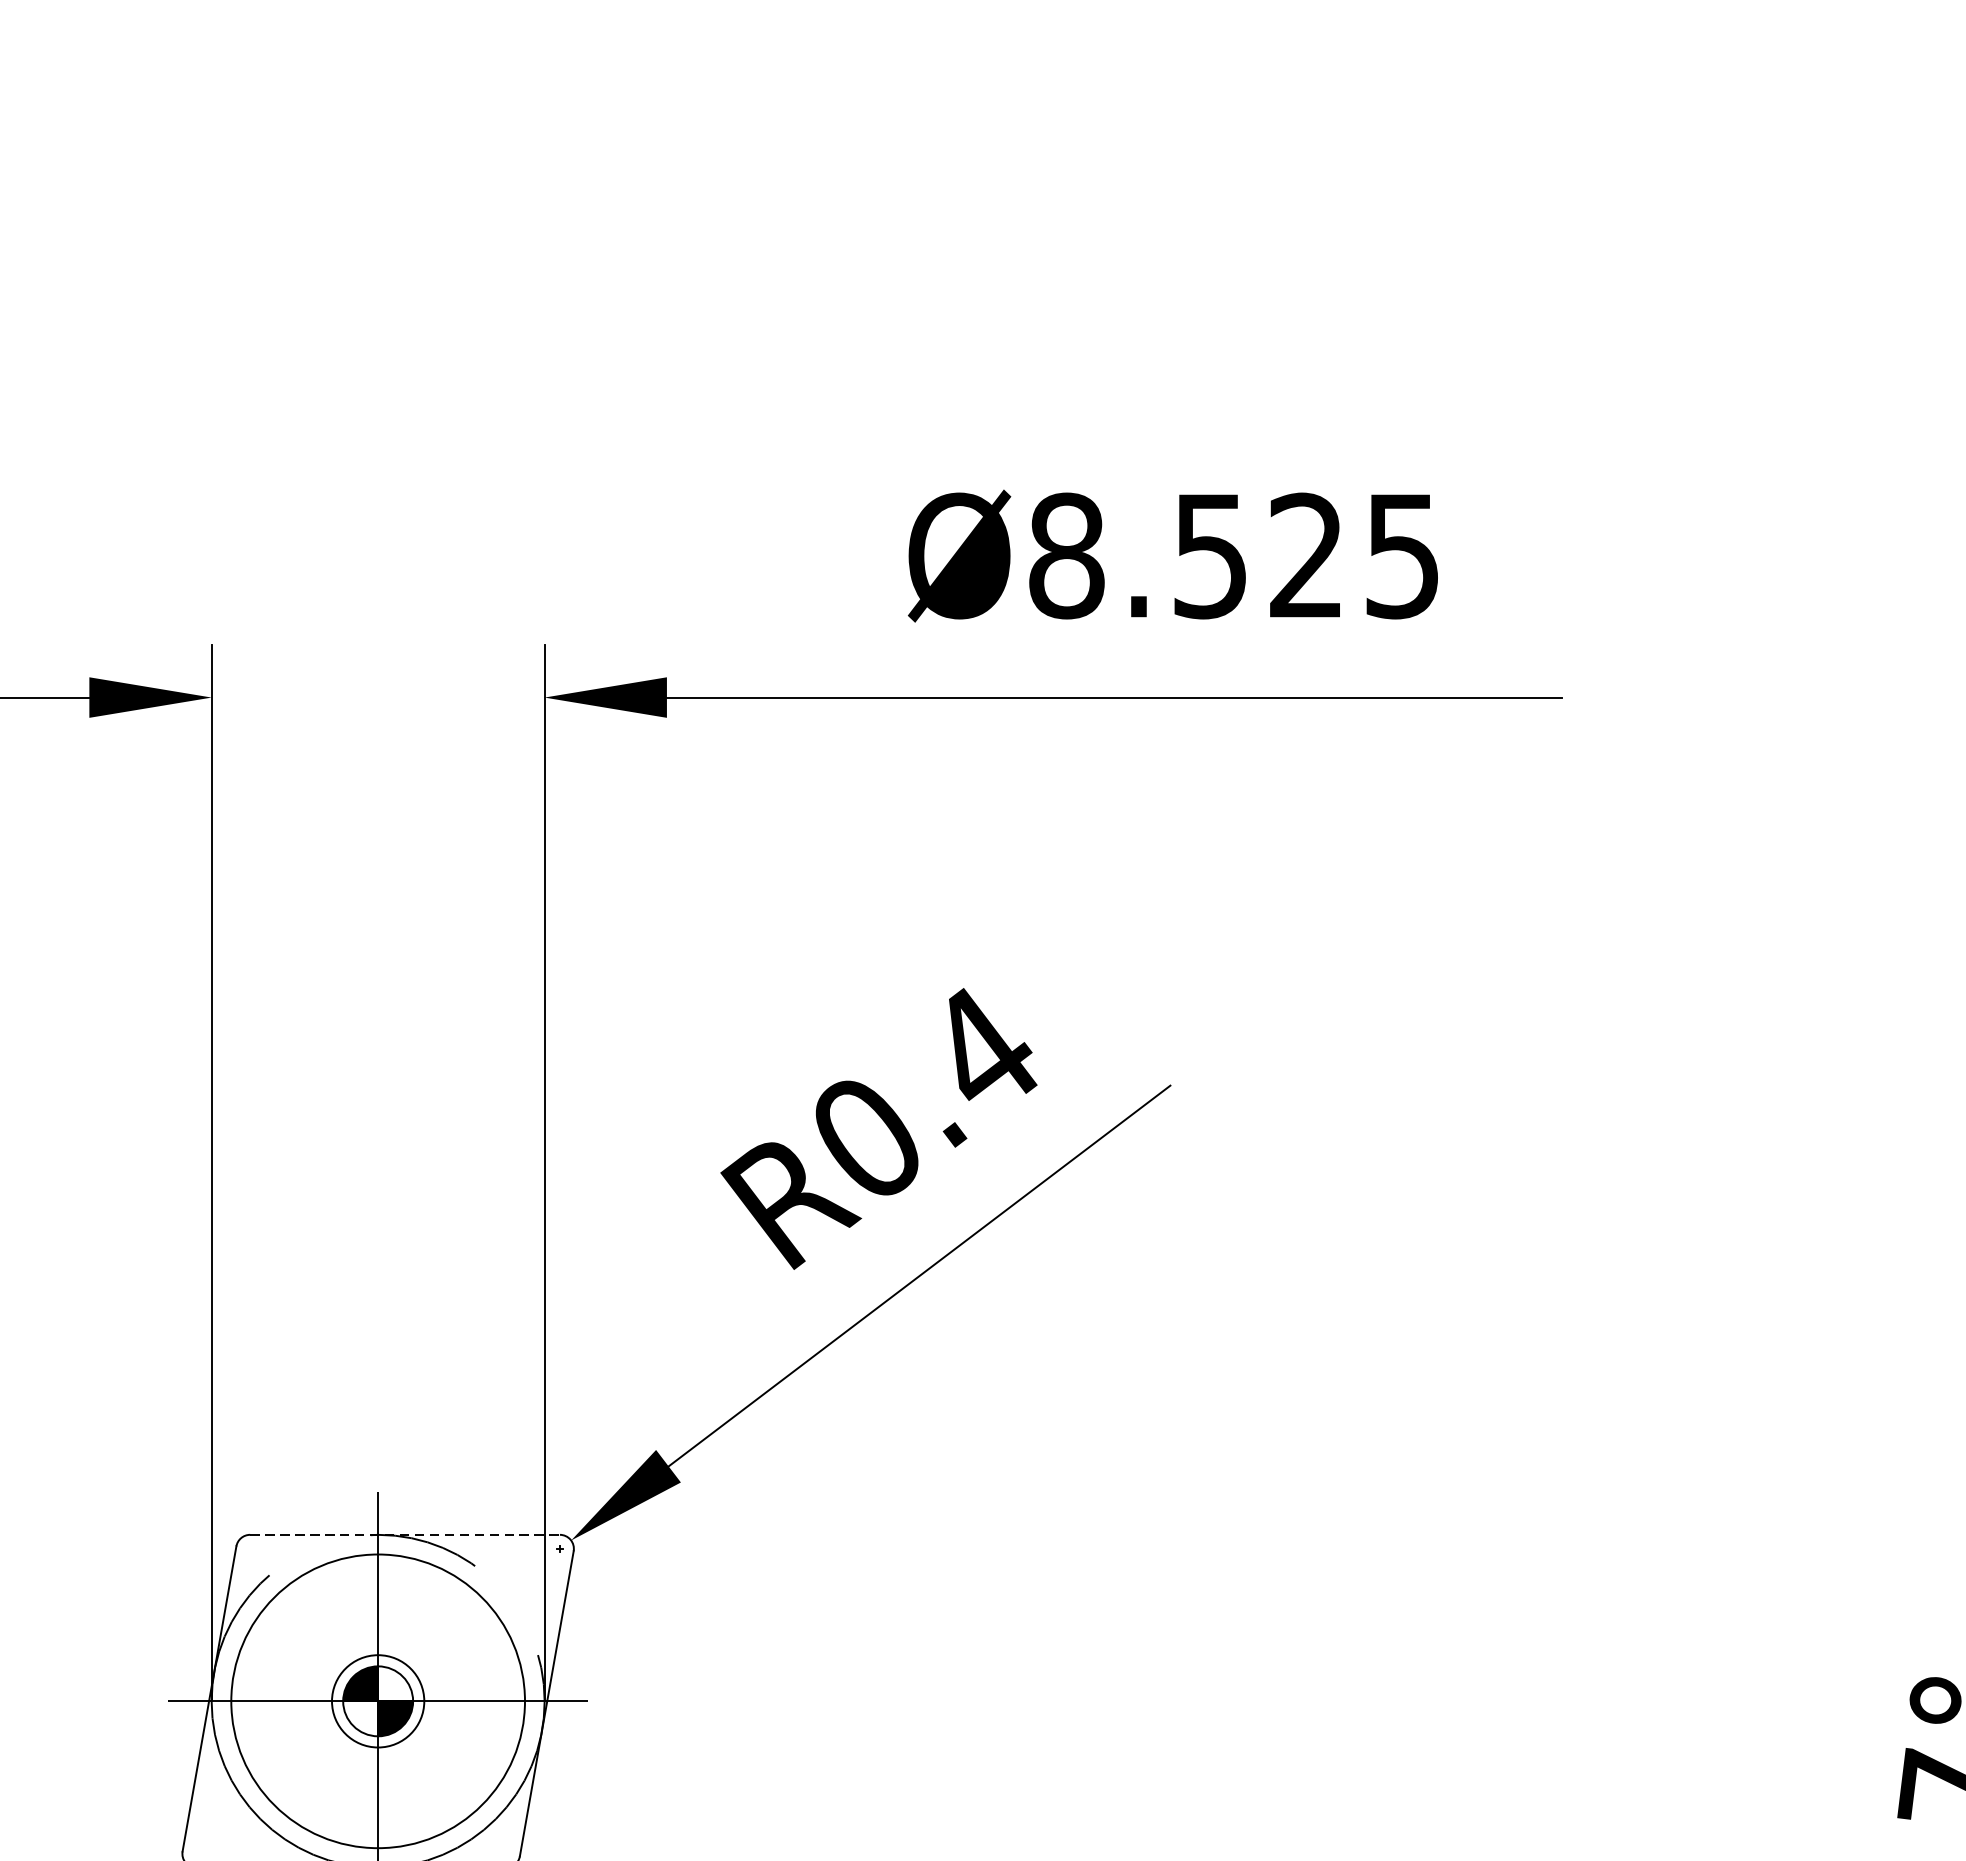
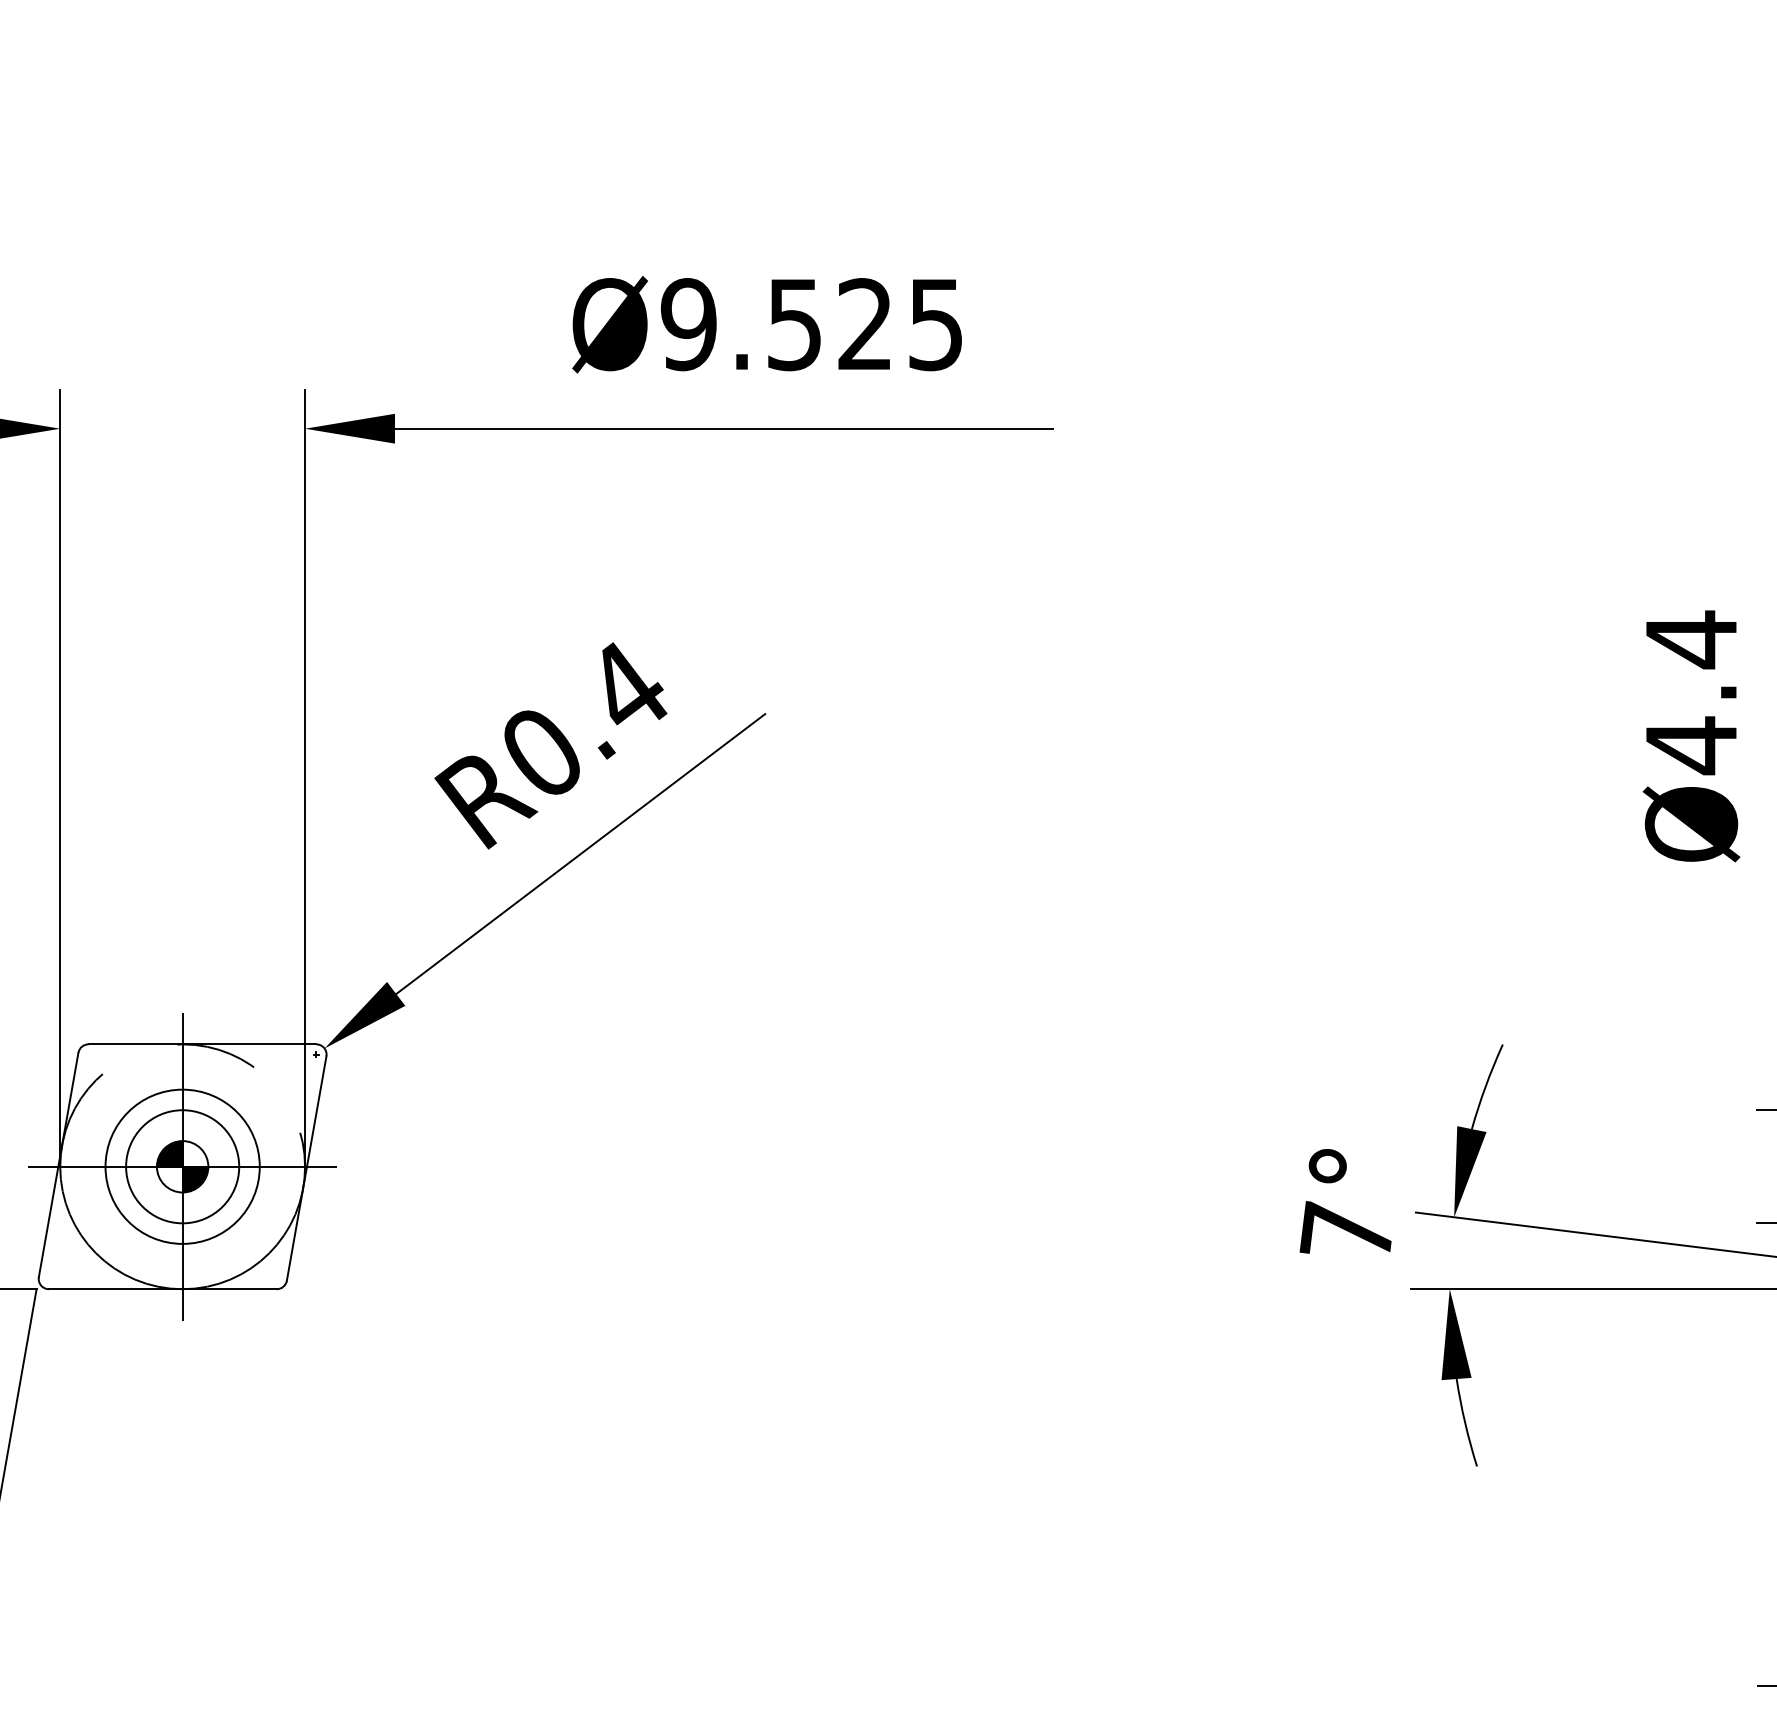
text: (1066, 555) -> (688, 324), Ø8.525 -> Ø9.525
line: (405, 1535) -> (202, 1044), dashed -> solid
circle: (377, 1700) -> (182, 1166), size x0.71
circle: (377, 1700) -> (182, 1166), size x1.67

